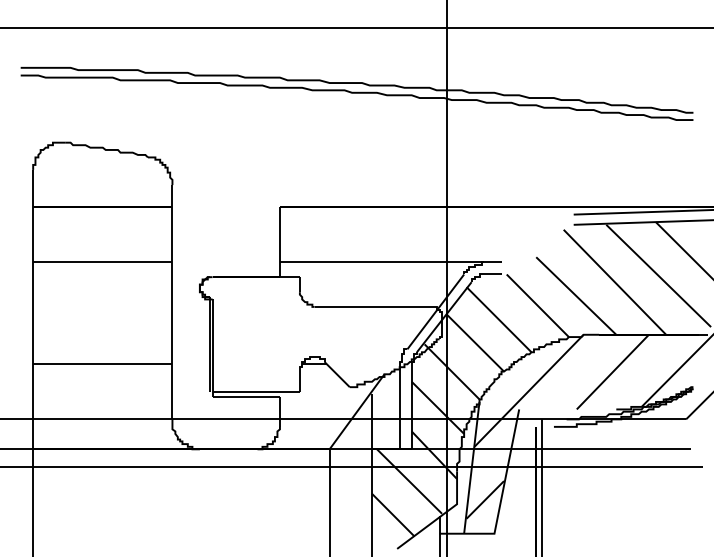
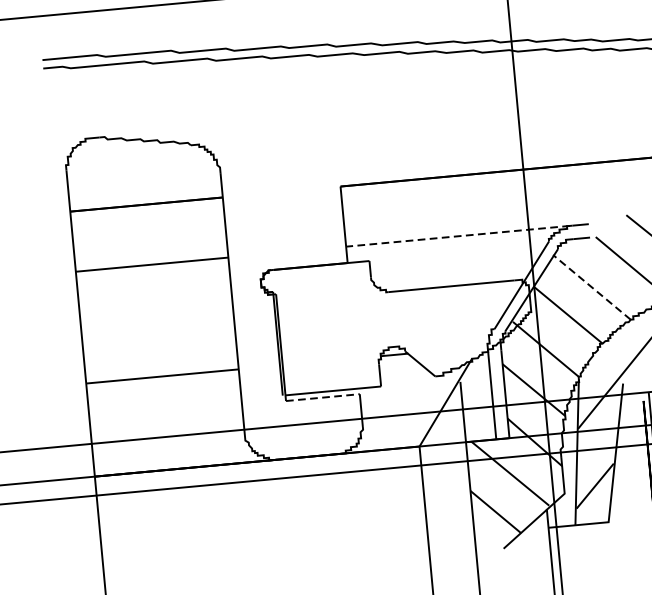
line: (381, 262) -> (457, 236), solid -> dashed
line: (499, 319) -> (592, 287), solid -> dashed
line: (246, 396) -> (323, 397), solid -> dashed

